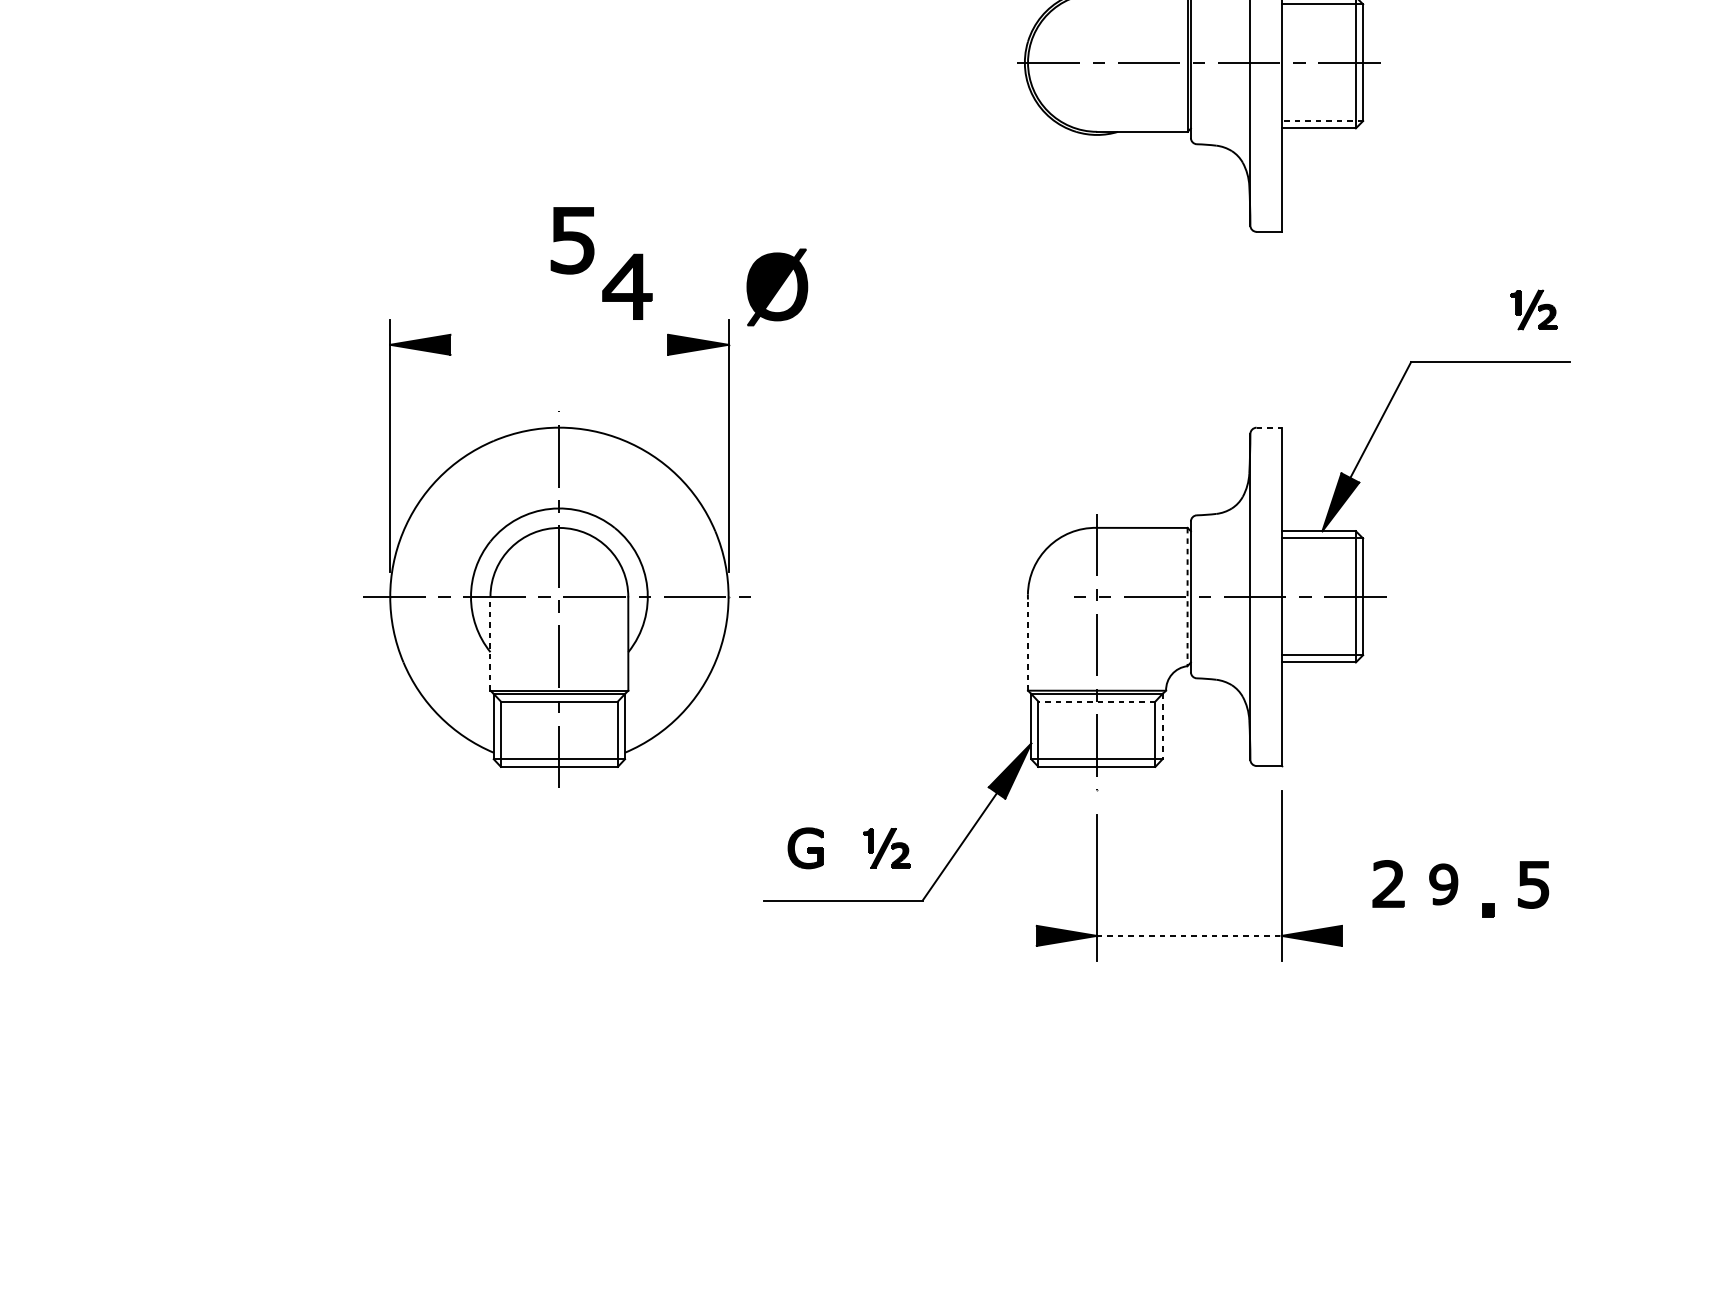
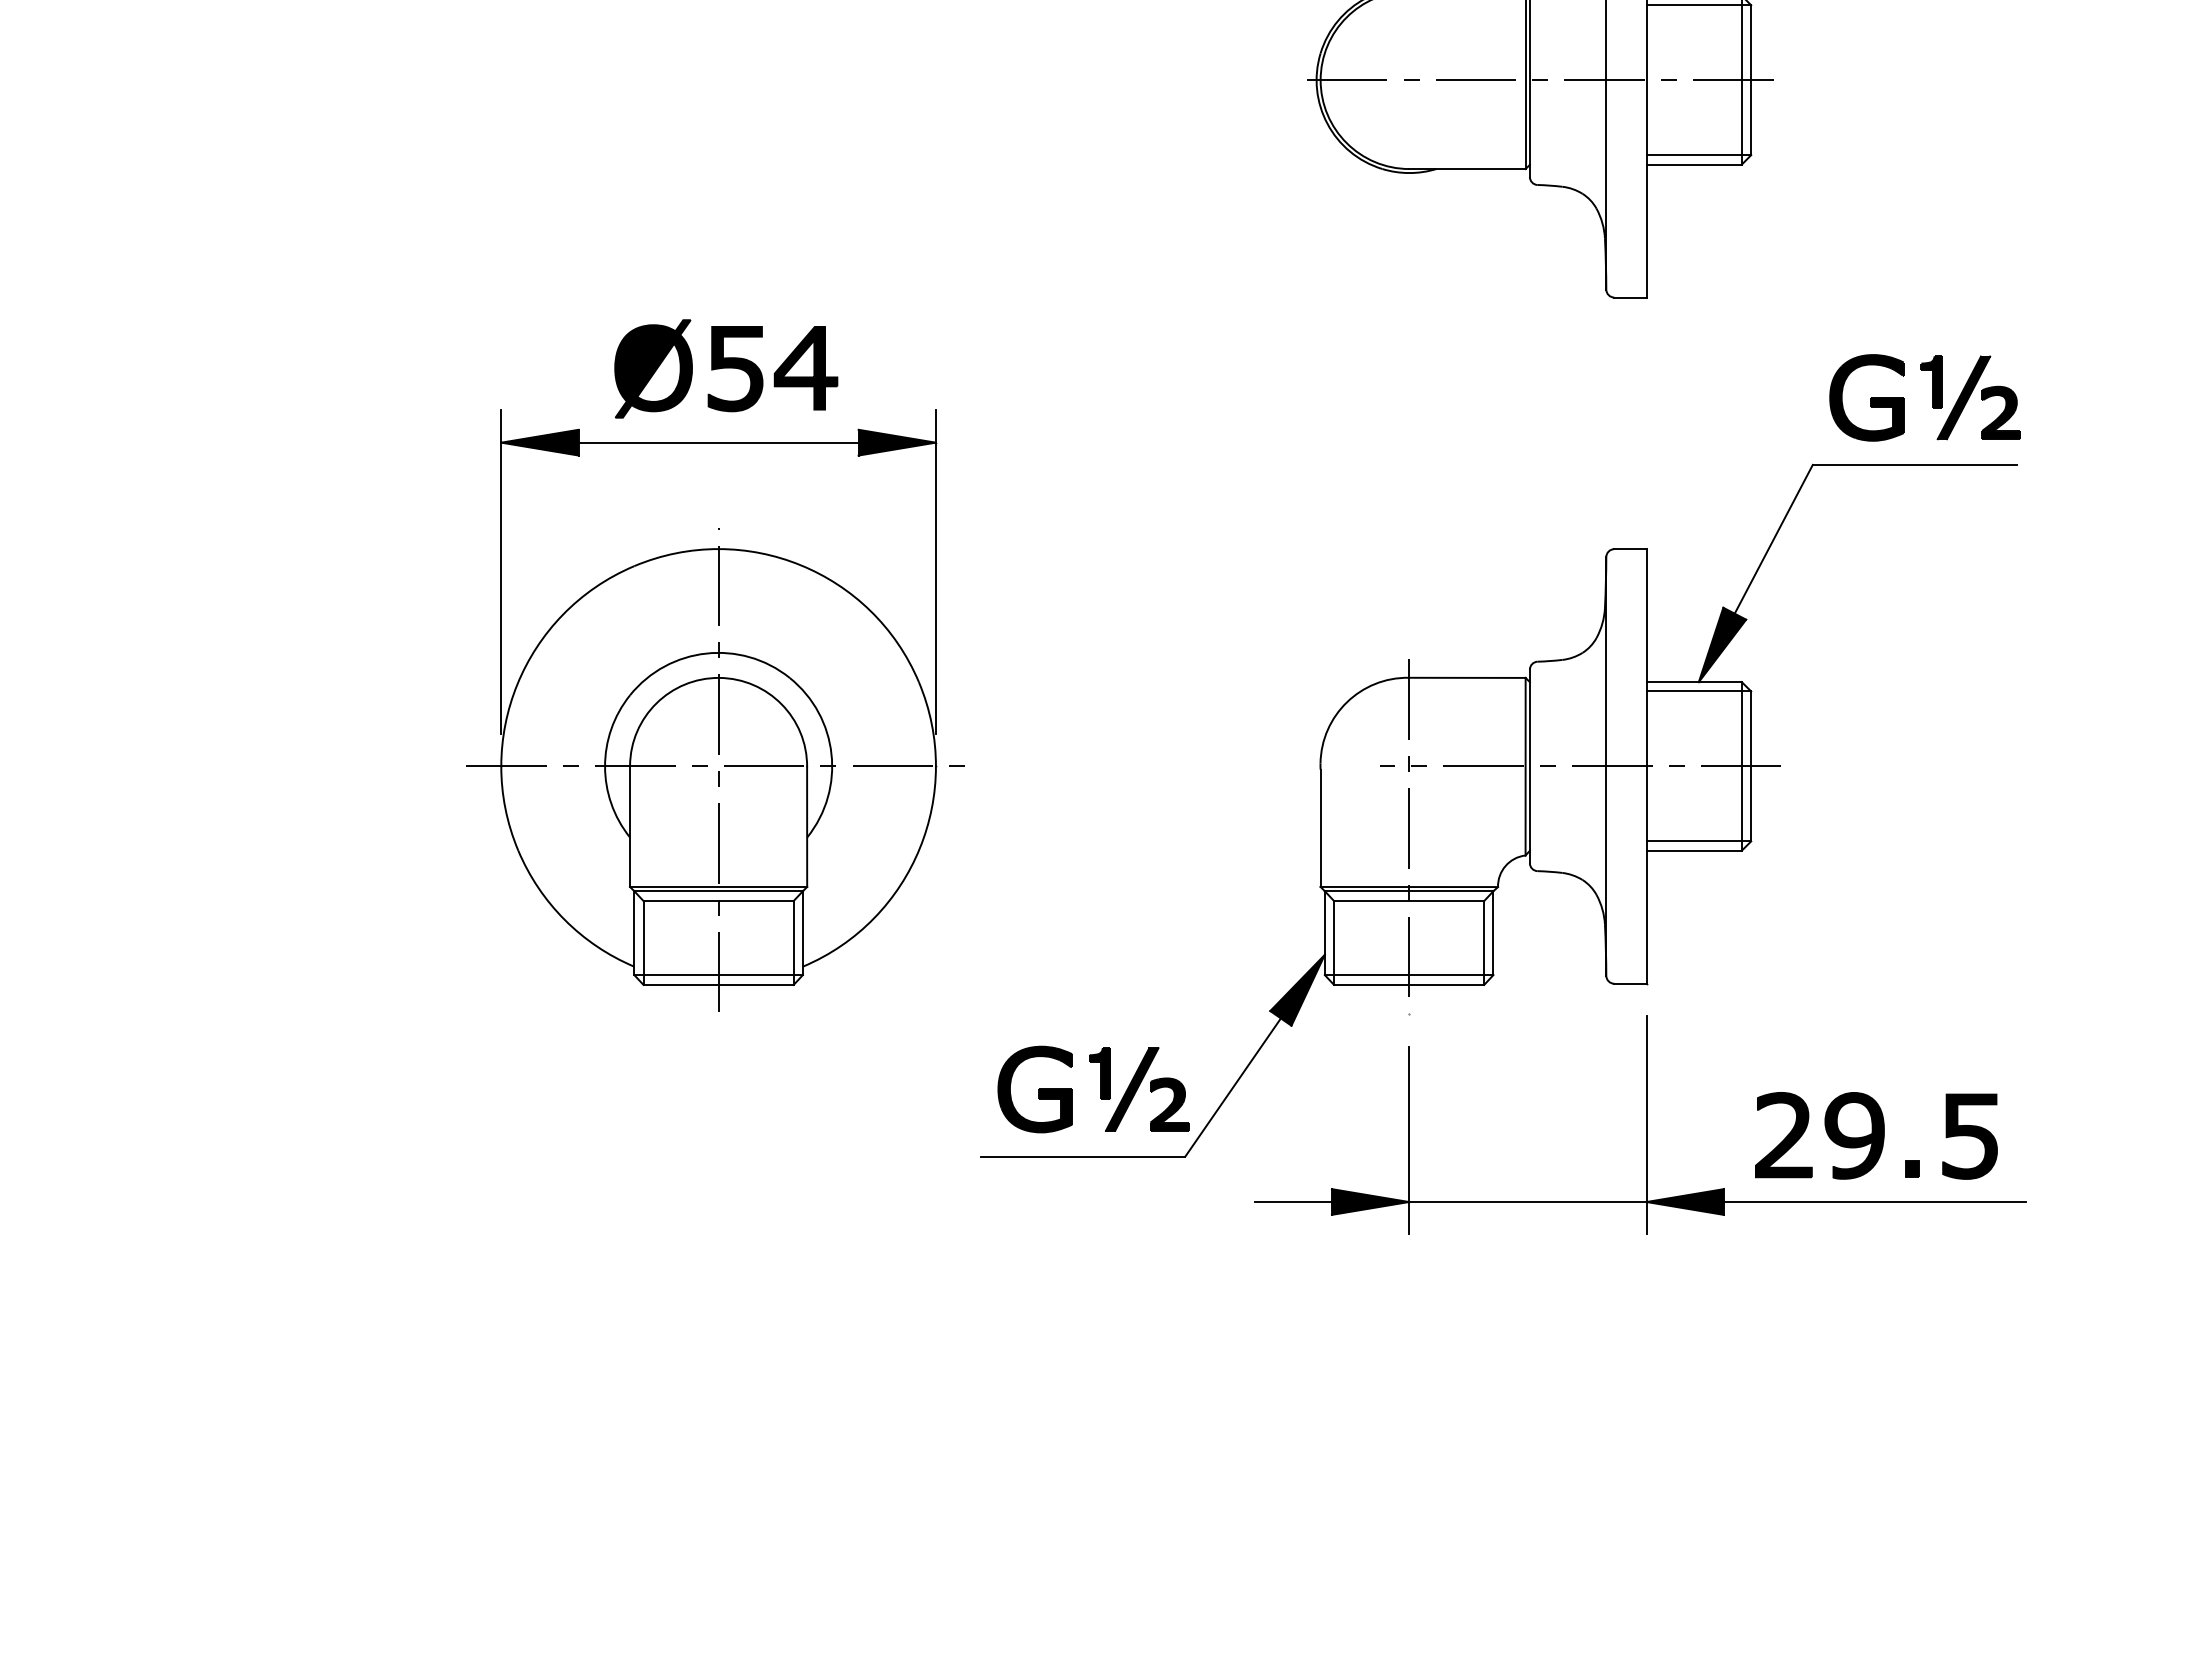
line: (1322, 121) -> (1698, 155), dashed -> solid
part: (572, 241) -> (735, 369), moved
part: (777, 287) -> (653, 368), moved
part: (1452, 309) -> (1866, 397), added
part: (1533, 309) -> (1970, 397), size x1.67
line: (559, 344) -> (718, 442), added
line: (1269, 427) -> (1630, 549), dashed -> solid
line: (1187, 596) -> (1525, 766), dashed -> solid
line: (490, 643) -> (630, 826), dashed -> solid
line: (1027, 645) -> (1320, 828), dashed -> solid
line: (1096, 701) -> (1408, 901), dashed -> solid
line: (1162, 726) -> (1493, 933), dashed -> solid
part: (805, 848) -> (1034, 1089), size x1.67
part: (887, 848) -> (1139, 1089), size x1.67
part: (1388, 884) -> (1783, 1135), size x1.43
part: (1443, 884) -> (1854, 1135), size x1.67
part: (1533, 884) -> (1969, 1136), size x1.43
line: (1006, 936) -> (1292, 1202), added
line: (1189, 936) -> (1527, 1202), dashed -> solid
line: (1459, 936) -> (1874, 1202), added

